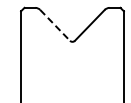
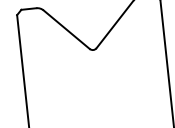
line: (55, 25) -> (67, 29), dashed -> solid

